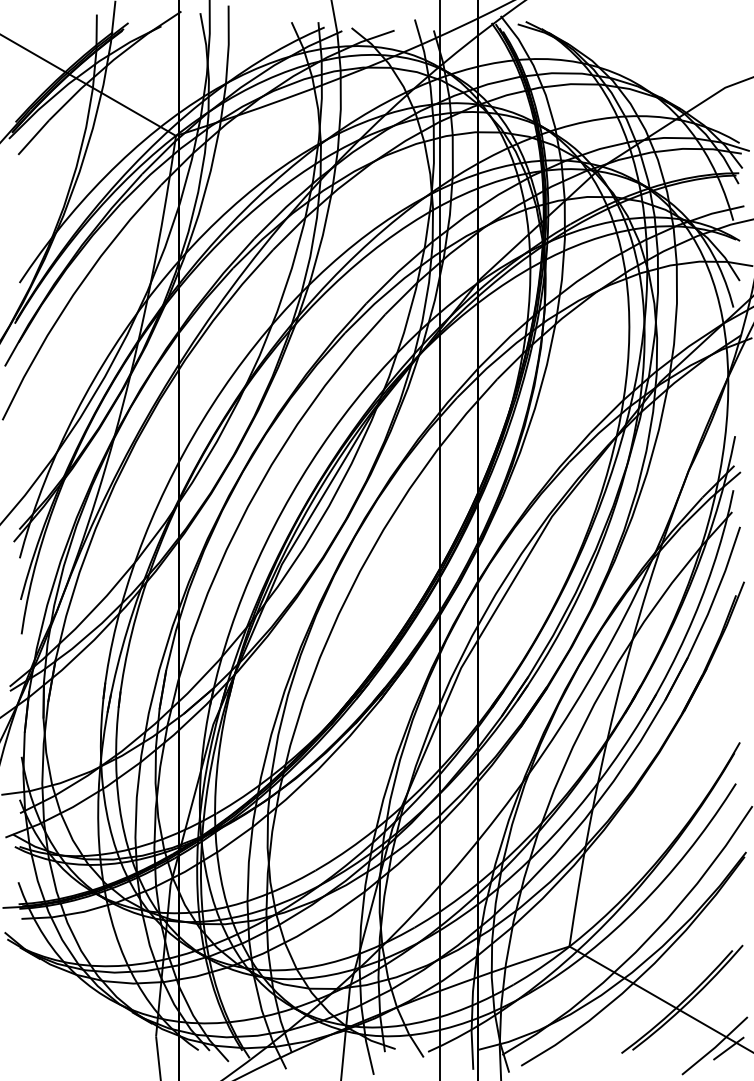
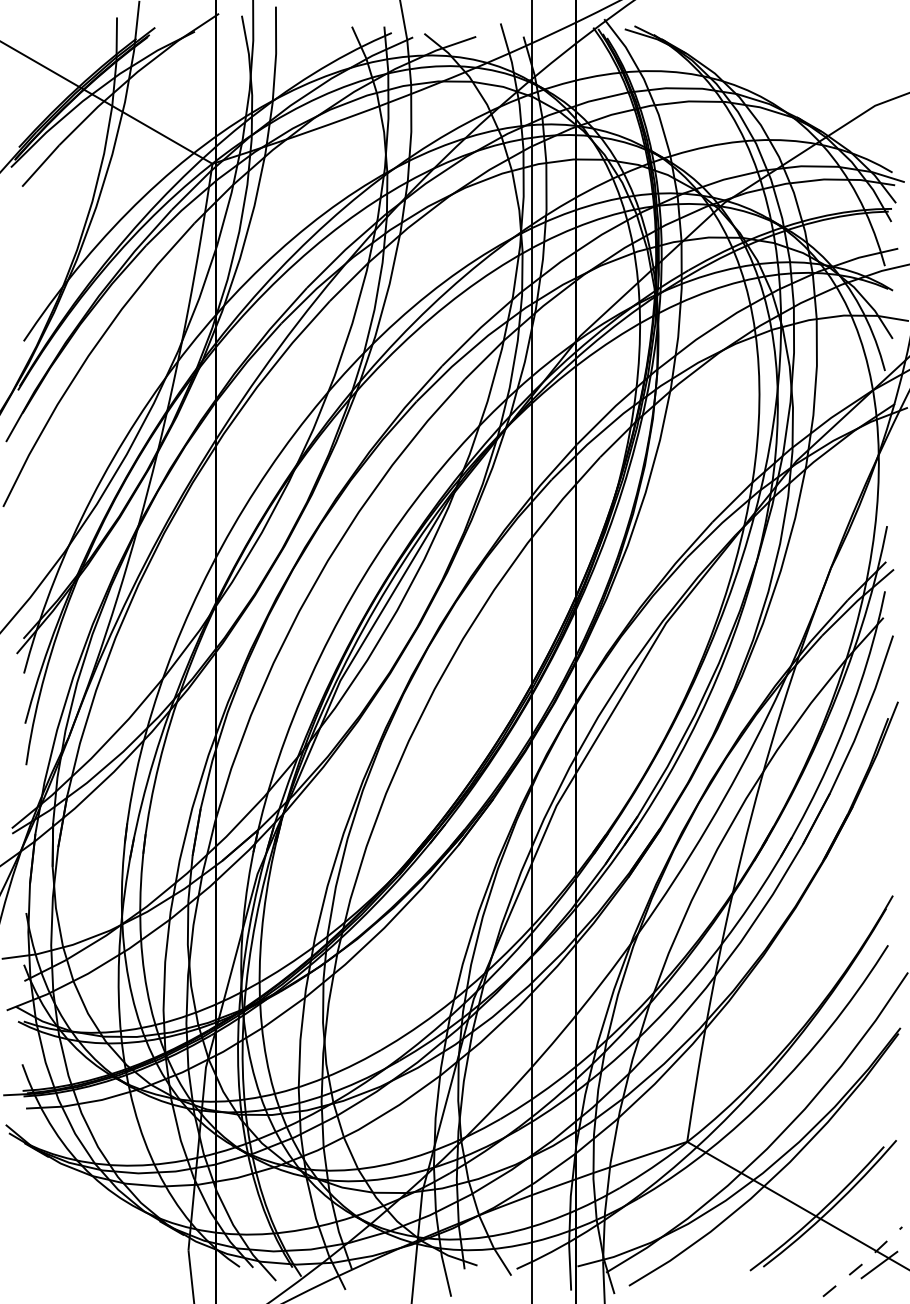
line: (715, 1047) -> (863, 1263), solid -> dashed

